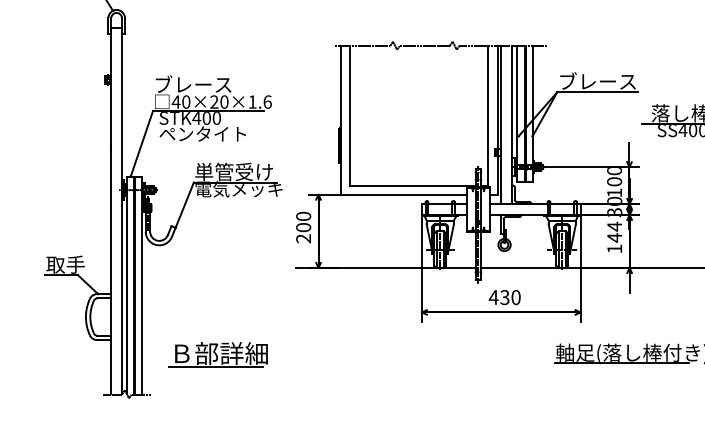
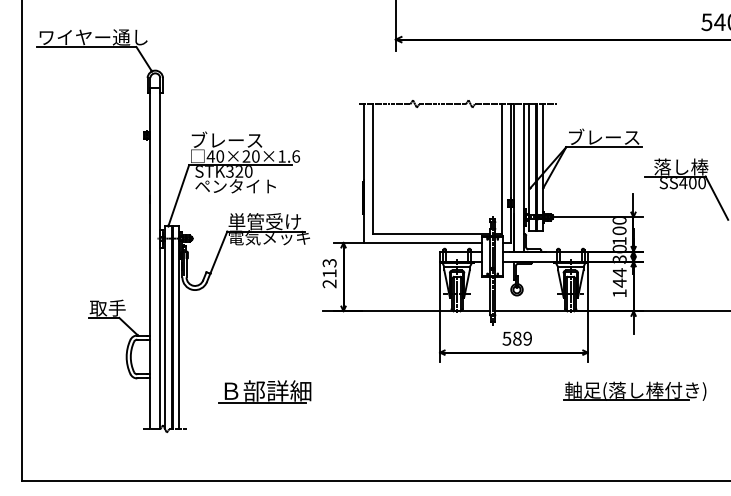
text: (201, 118) -> (234, 171), STK400 -> STK320
text: (303, 221) -> (329, 267), 200 -> 213
text: (505, 297) -> (517, 338), 430 -> 589
part: (217, 354) -> (264, 391), moved

